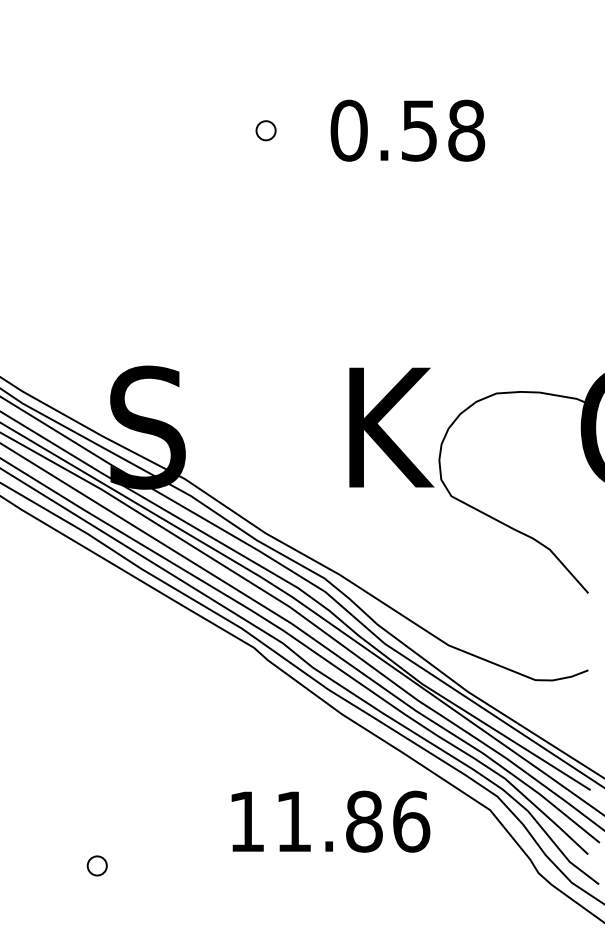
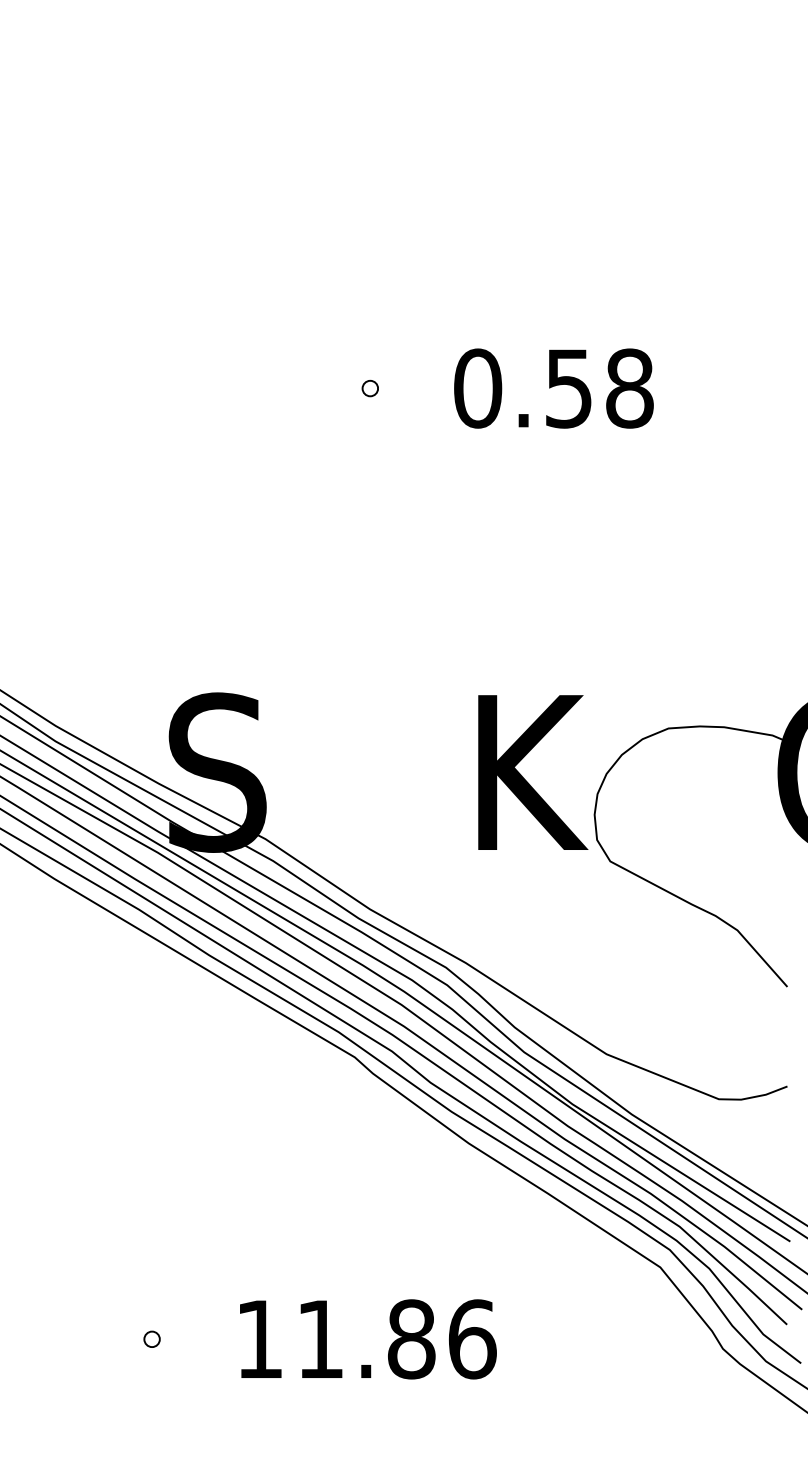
part: (265, 130) -> (369, 388), size x0.62
text: (331, 821) -> (368, 1339), moved
part: (96, 865) -> (151, 1338), size x0.62

